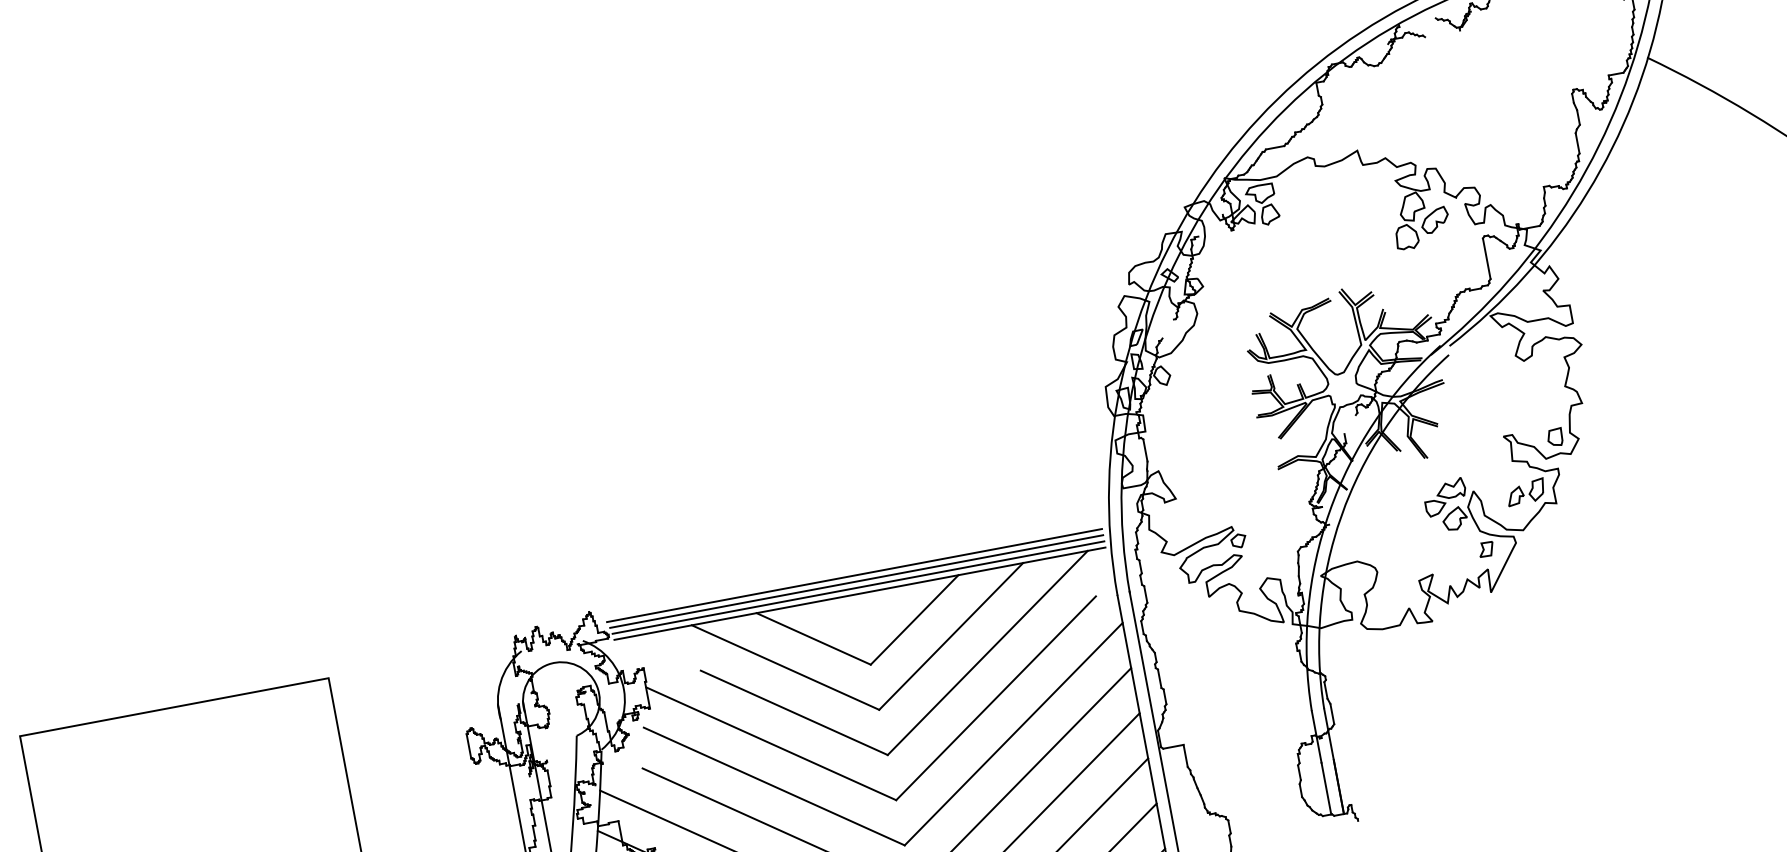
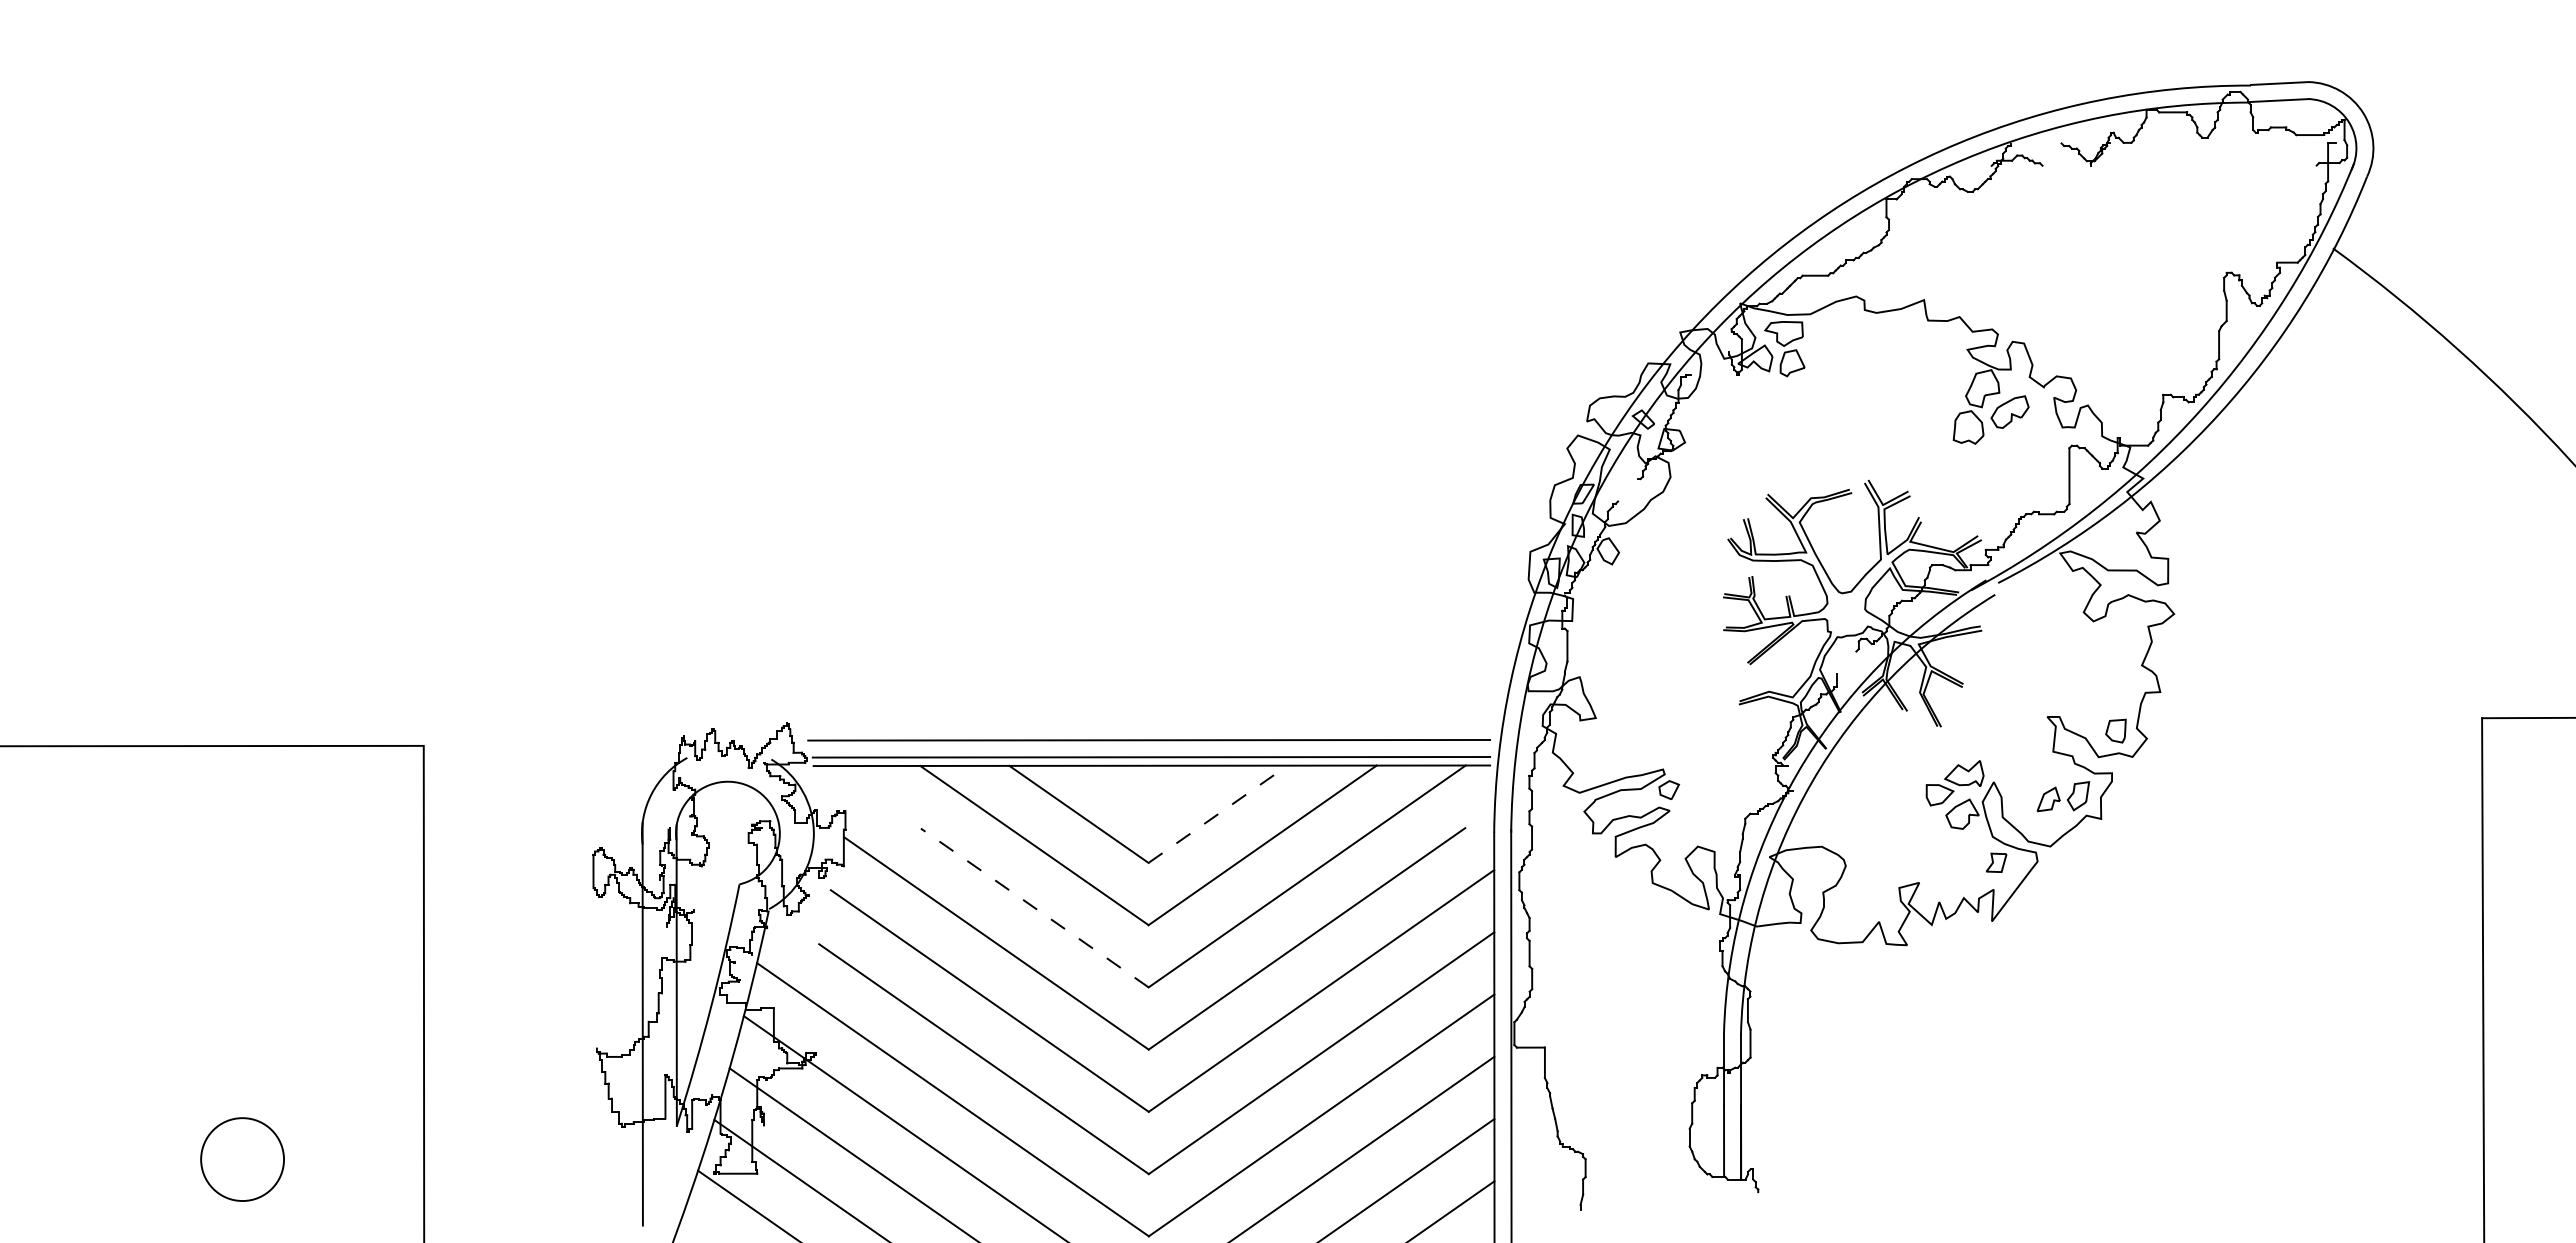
line: (856, 581) -> (1150, 748), removed
line: (914, 620) -> (1218, 814), solid -> dashed
line: (794, 712) -> (1034, 907), solid -> dashed

